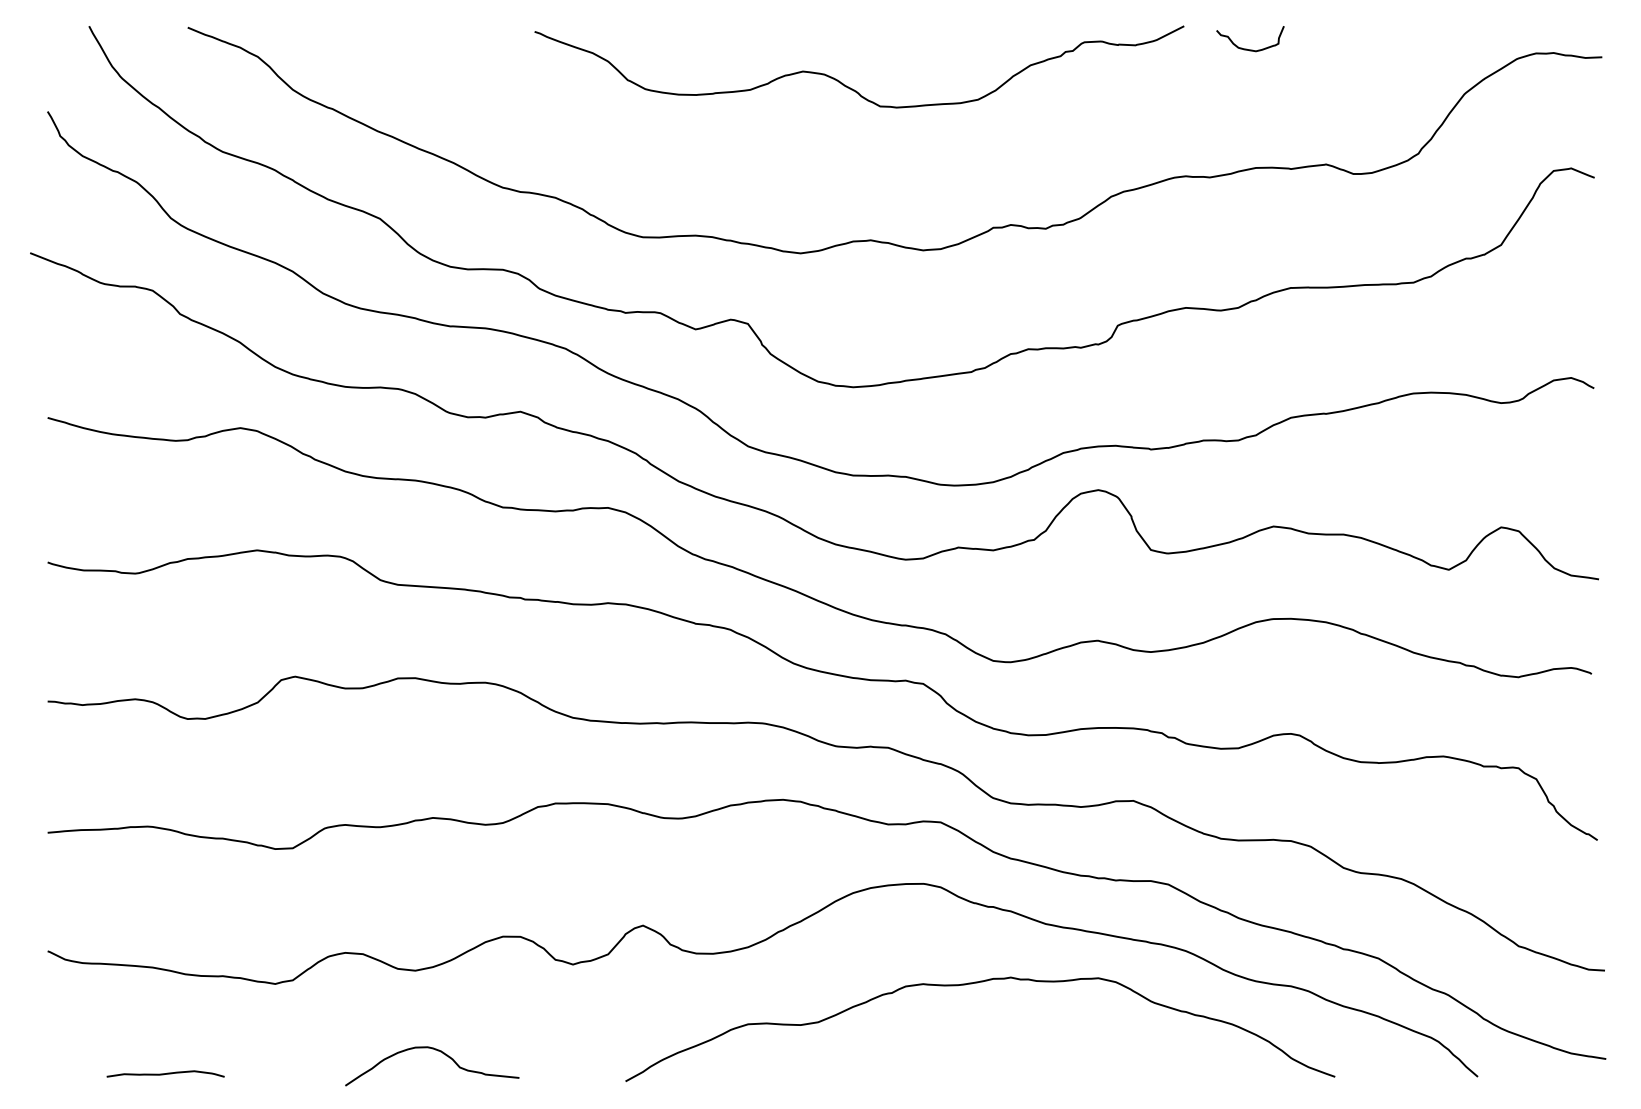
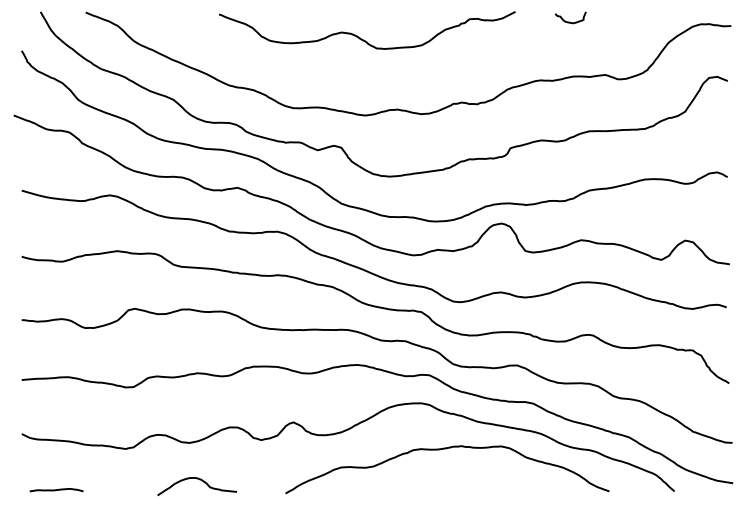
curve: (851, 86) -> (363, 39), moved
curve: (165, 1074) -> (56, 490), moved

